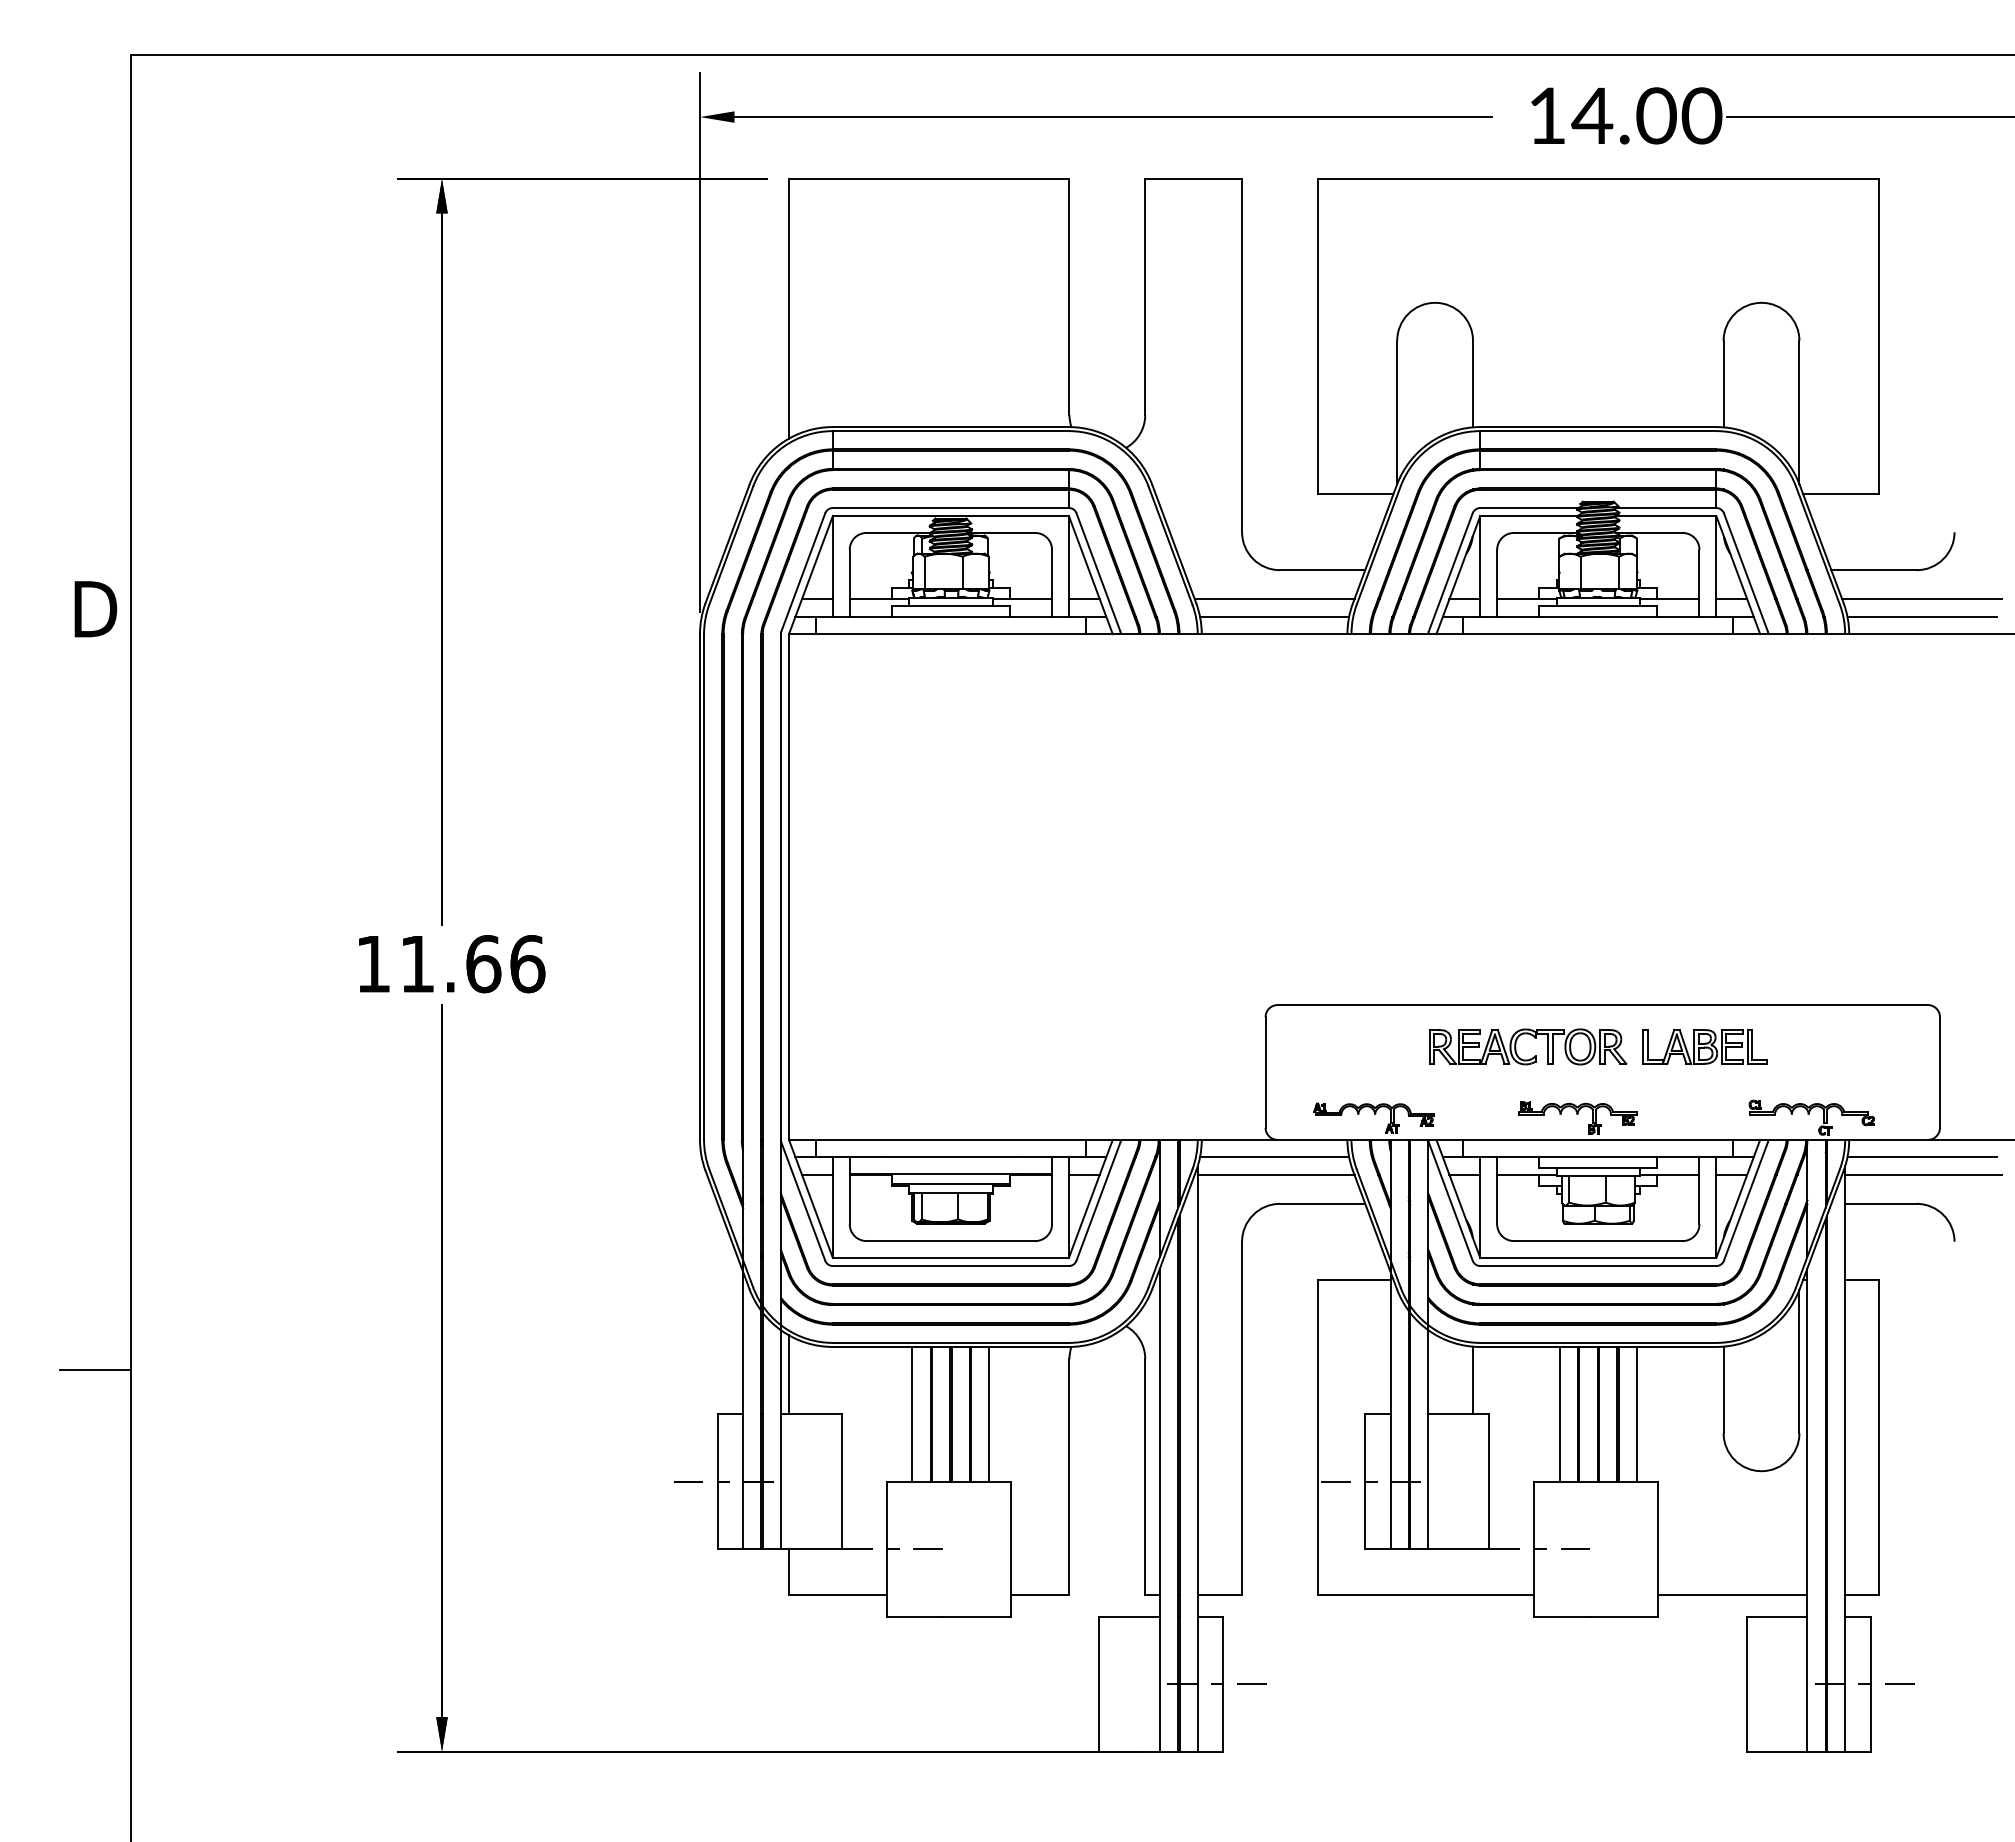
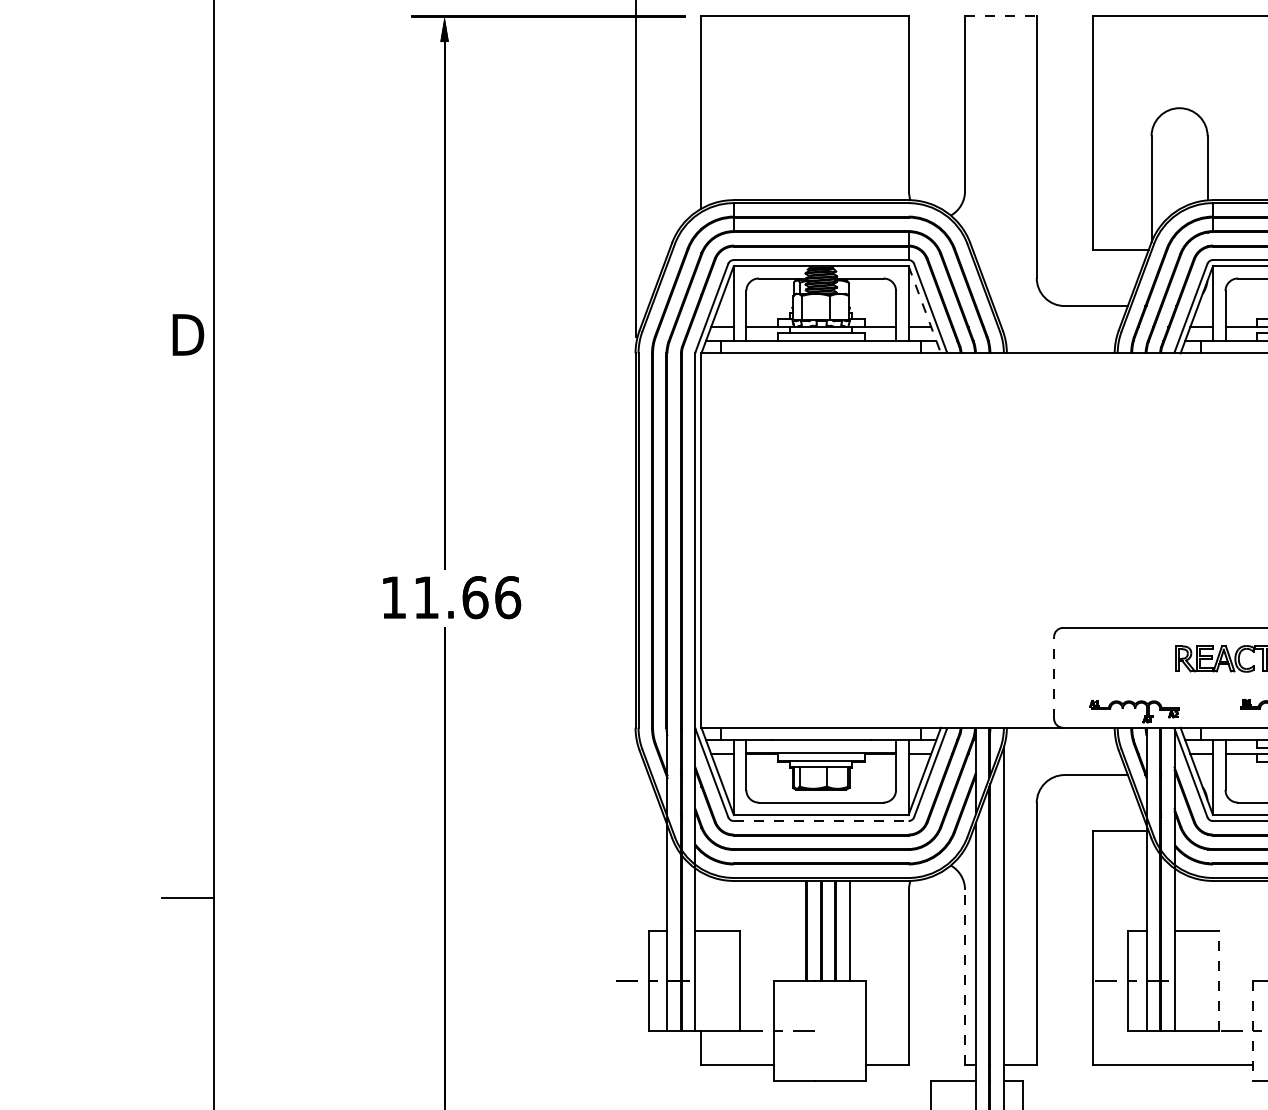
line: (1194, 178) -> (1001, 16), solid -> dashed
line: (1090, 575) -> (924, 310), solid -> dashed
line: (1274, 599) -> (1060, 327), removed
line: (1274, 617) -> (1060, 341), removed
line: (1265, 1071) -> (1054, 677), solid -> dashed
line: (1274, 1156) -> (1060, 740), removed
line: (1275, 1174) -> (1061, 753), removed
line: (951, 1266) -> (821, 821), solid -> dashed
line: (789, 1374) -> (701, 901), removed
line: (1473, 1380) -> (1207, 905), removed
line: (912, 1413) -> (792, 930), removed
line: (1145, 1476) -> (965, 976), solid -> dashed
line: (1488, 1481) -> (1219, 980), solid -> dashed
line: (1534, 1549) -> (1253, 1030), solid -> dashed

